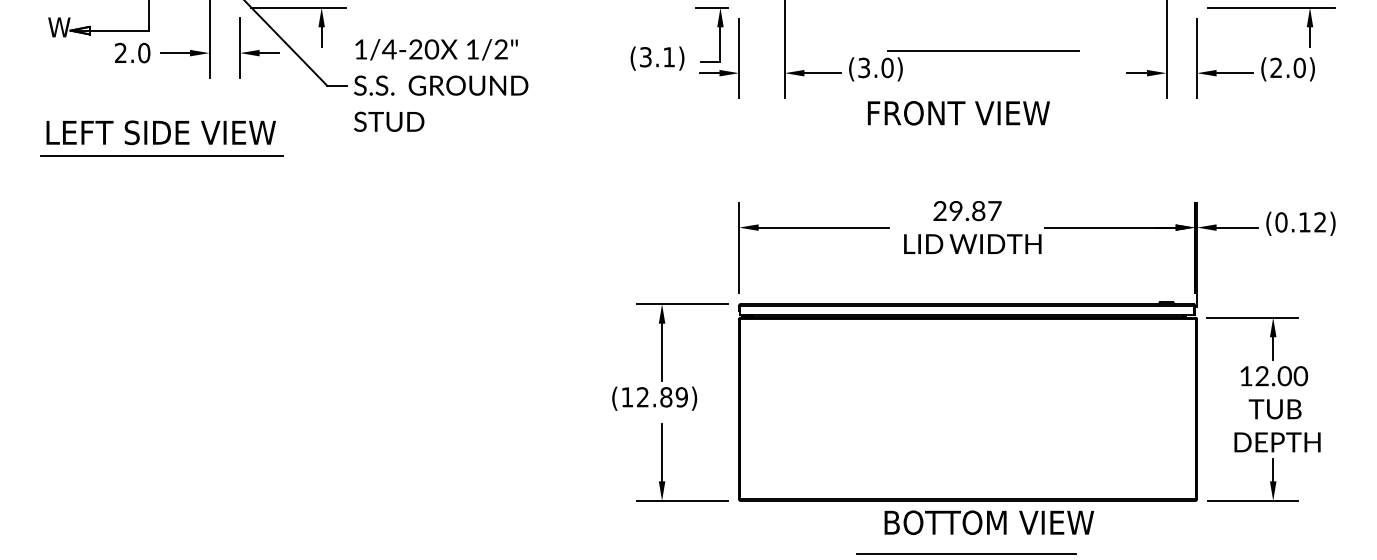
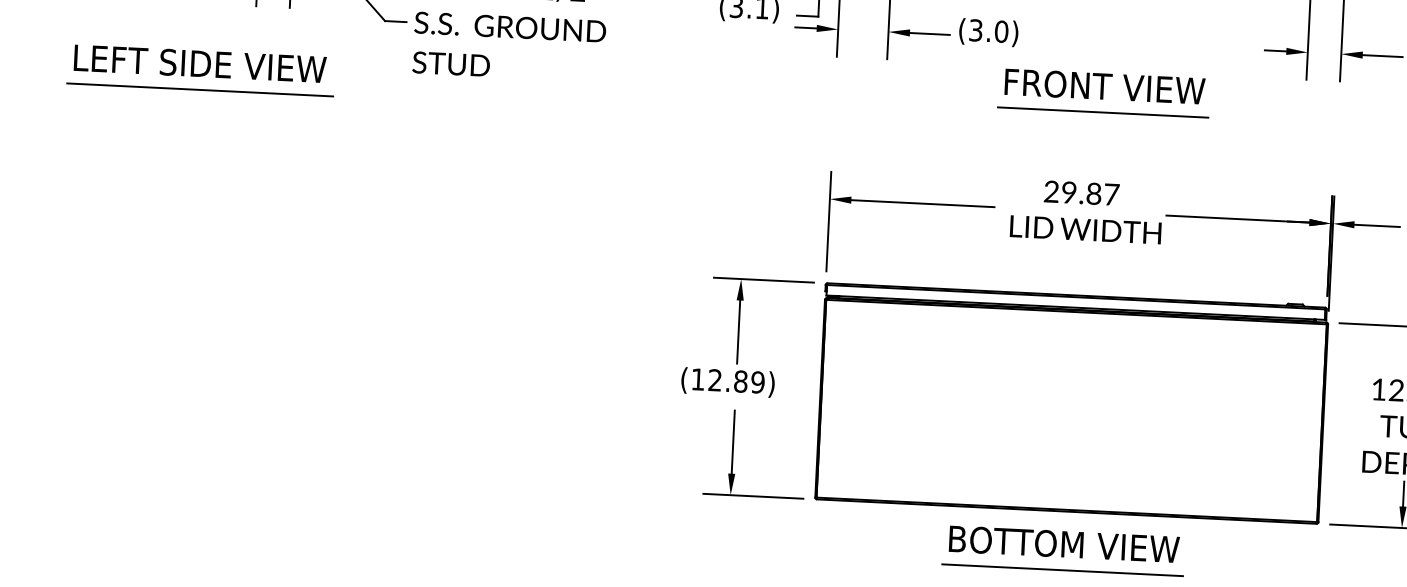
line: (983, 50) -> (1103, 112), moved
text: (958, 113) -> (1104, 86), moved
text: (988, 522) -> (1063, 544), moved

